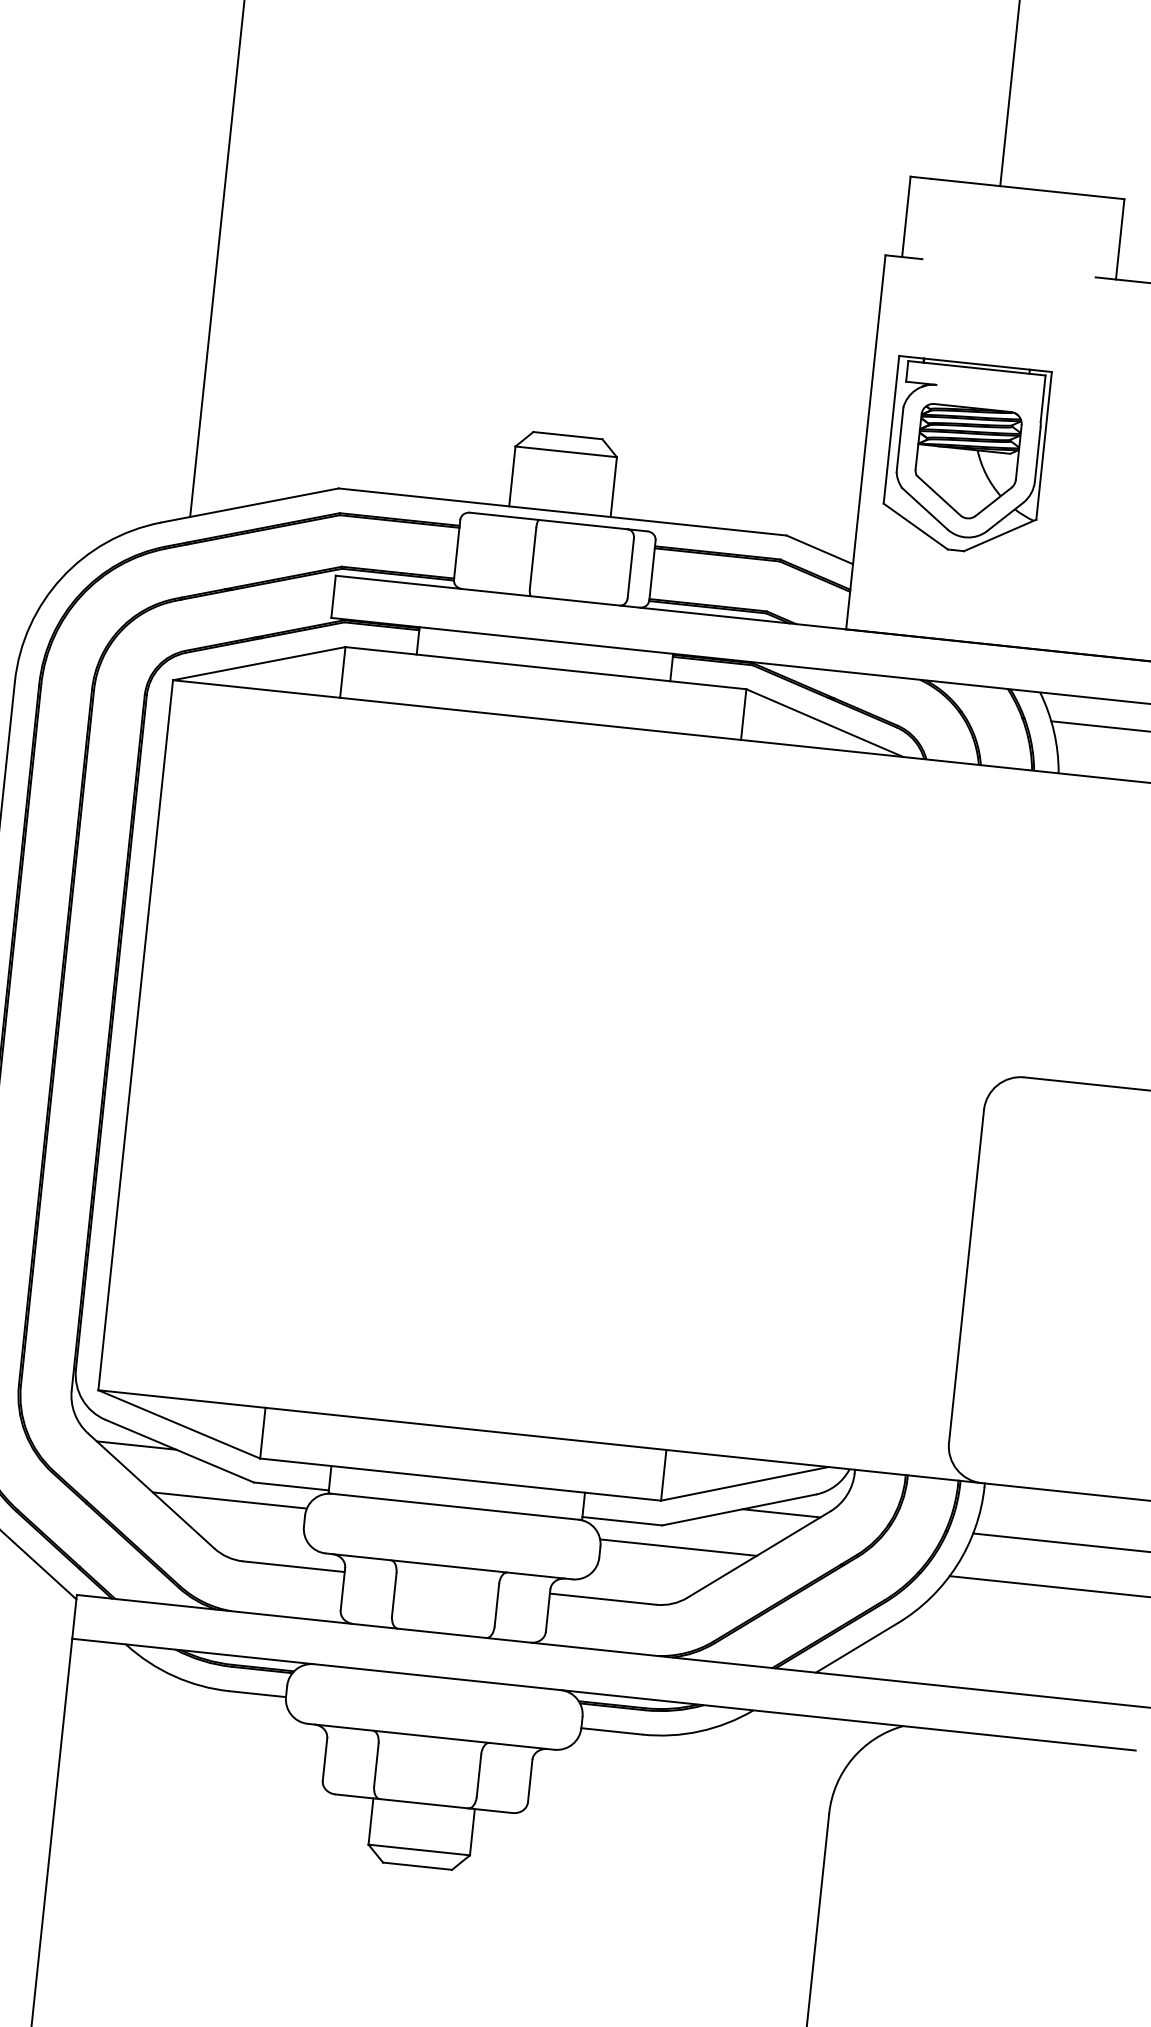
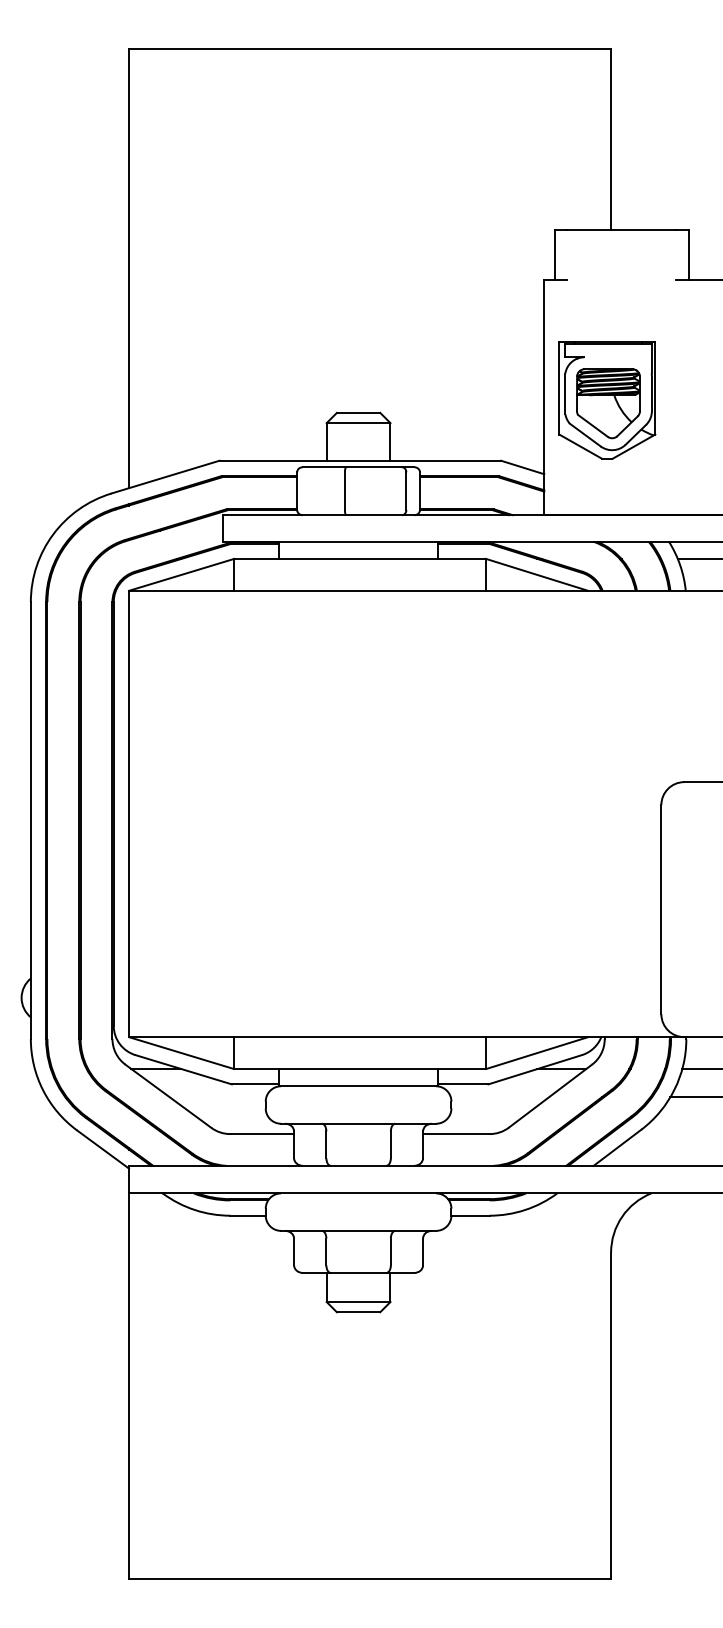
line: (229, 1501) -> (217, 1097), removed
line: (677, 1548) -> (499, 1097), removed

